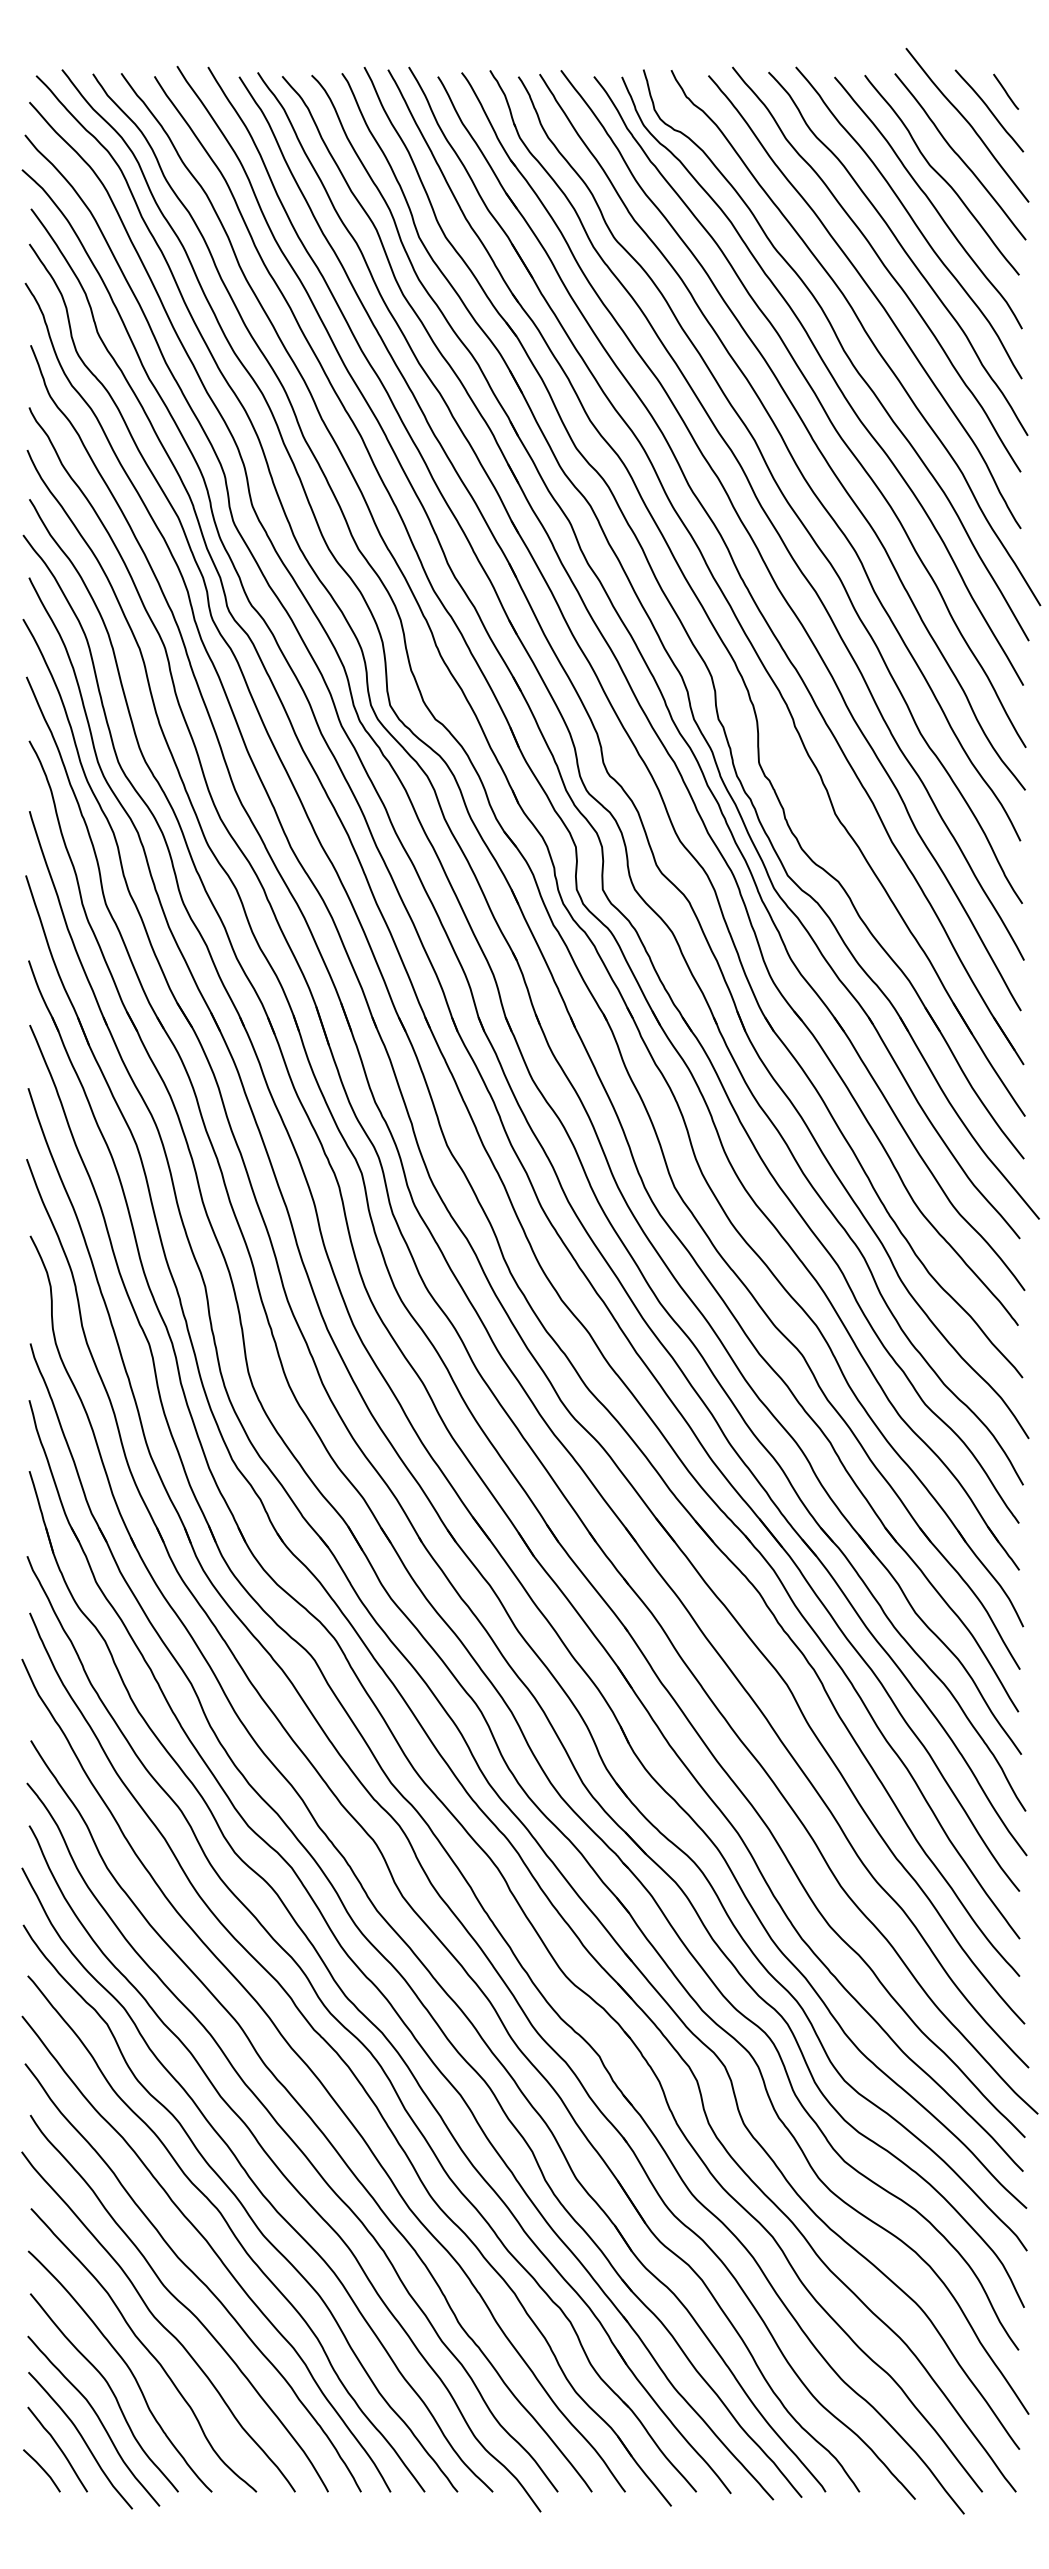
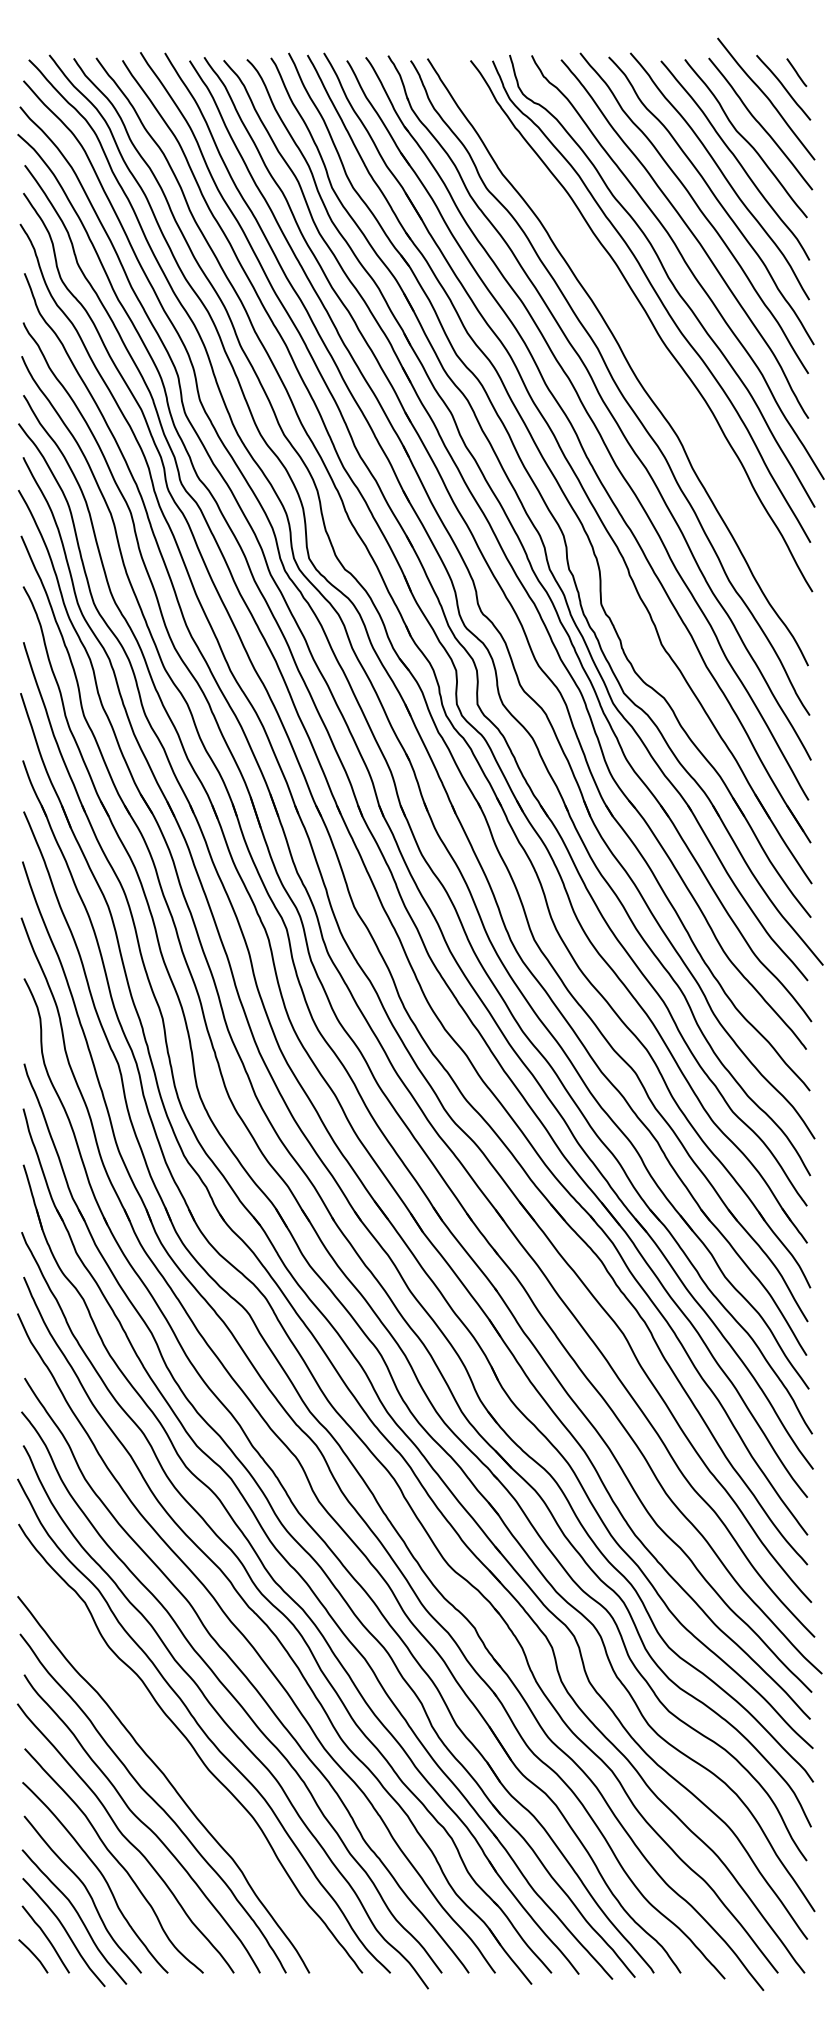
curve: (802, 423) -> (635, 335), removed
curve: (230, 2231) -> (182, 1766), removed

